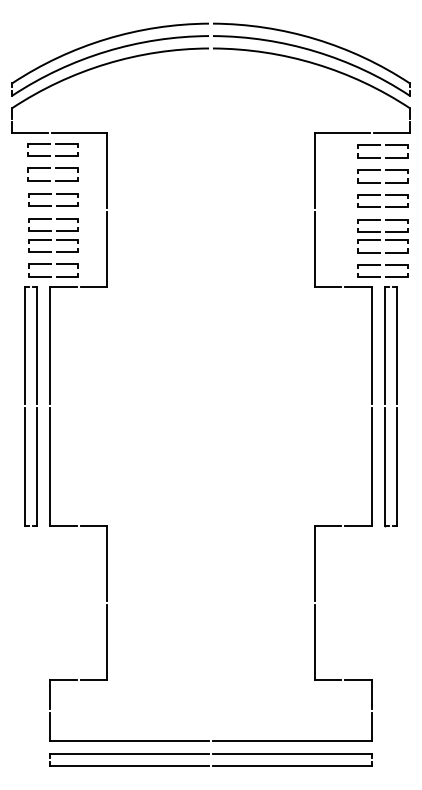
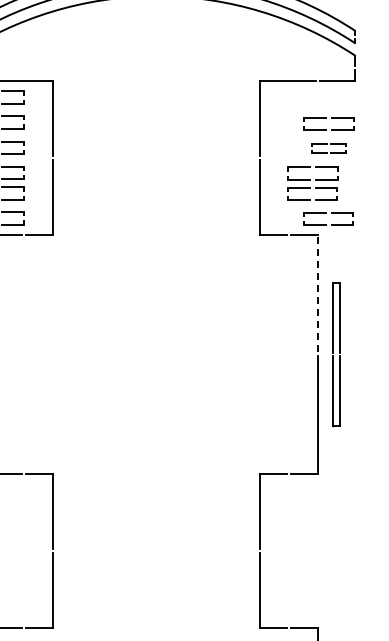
part: (380, 145) -> (326, 93), removed
part: (382, 200) -> (328, 148), size x0.7
part: (382, 236) -> (312, 184), moved
line: (372, 345) -> (318, 293), solid -> dashed
part: (390, 406) -> (336, 354), size x0.6

